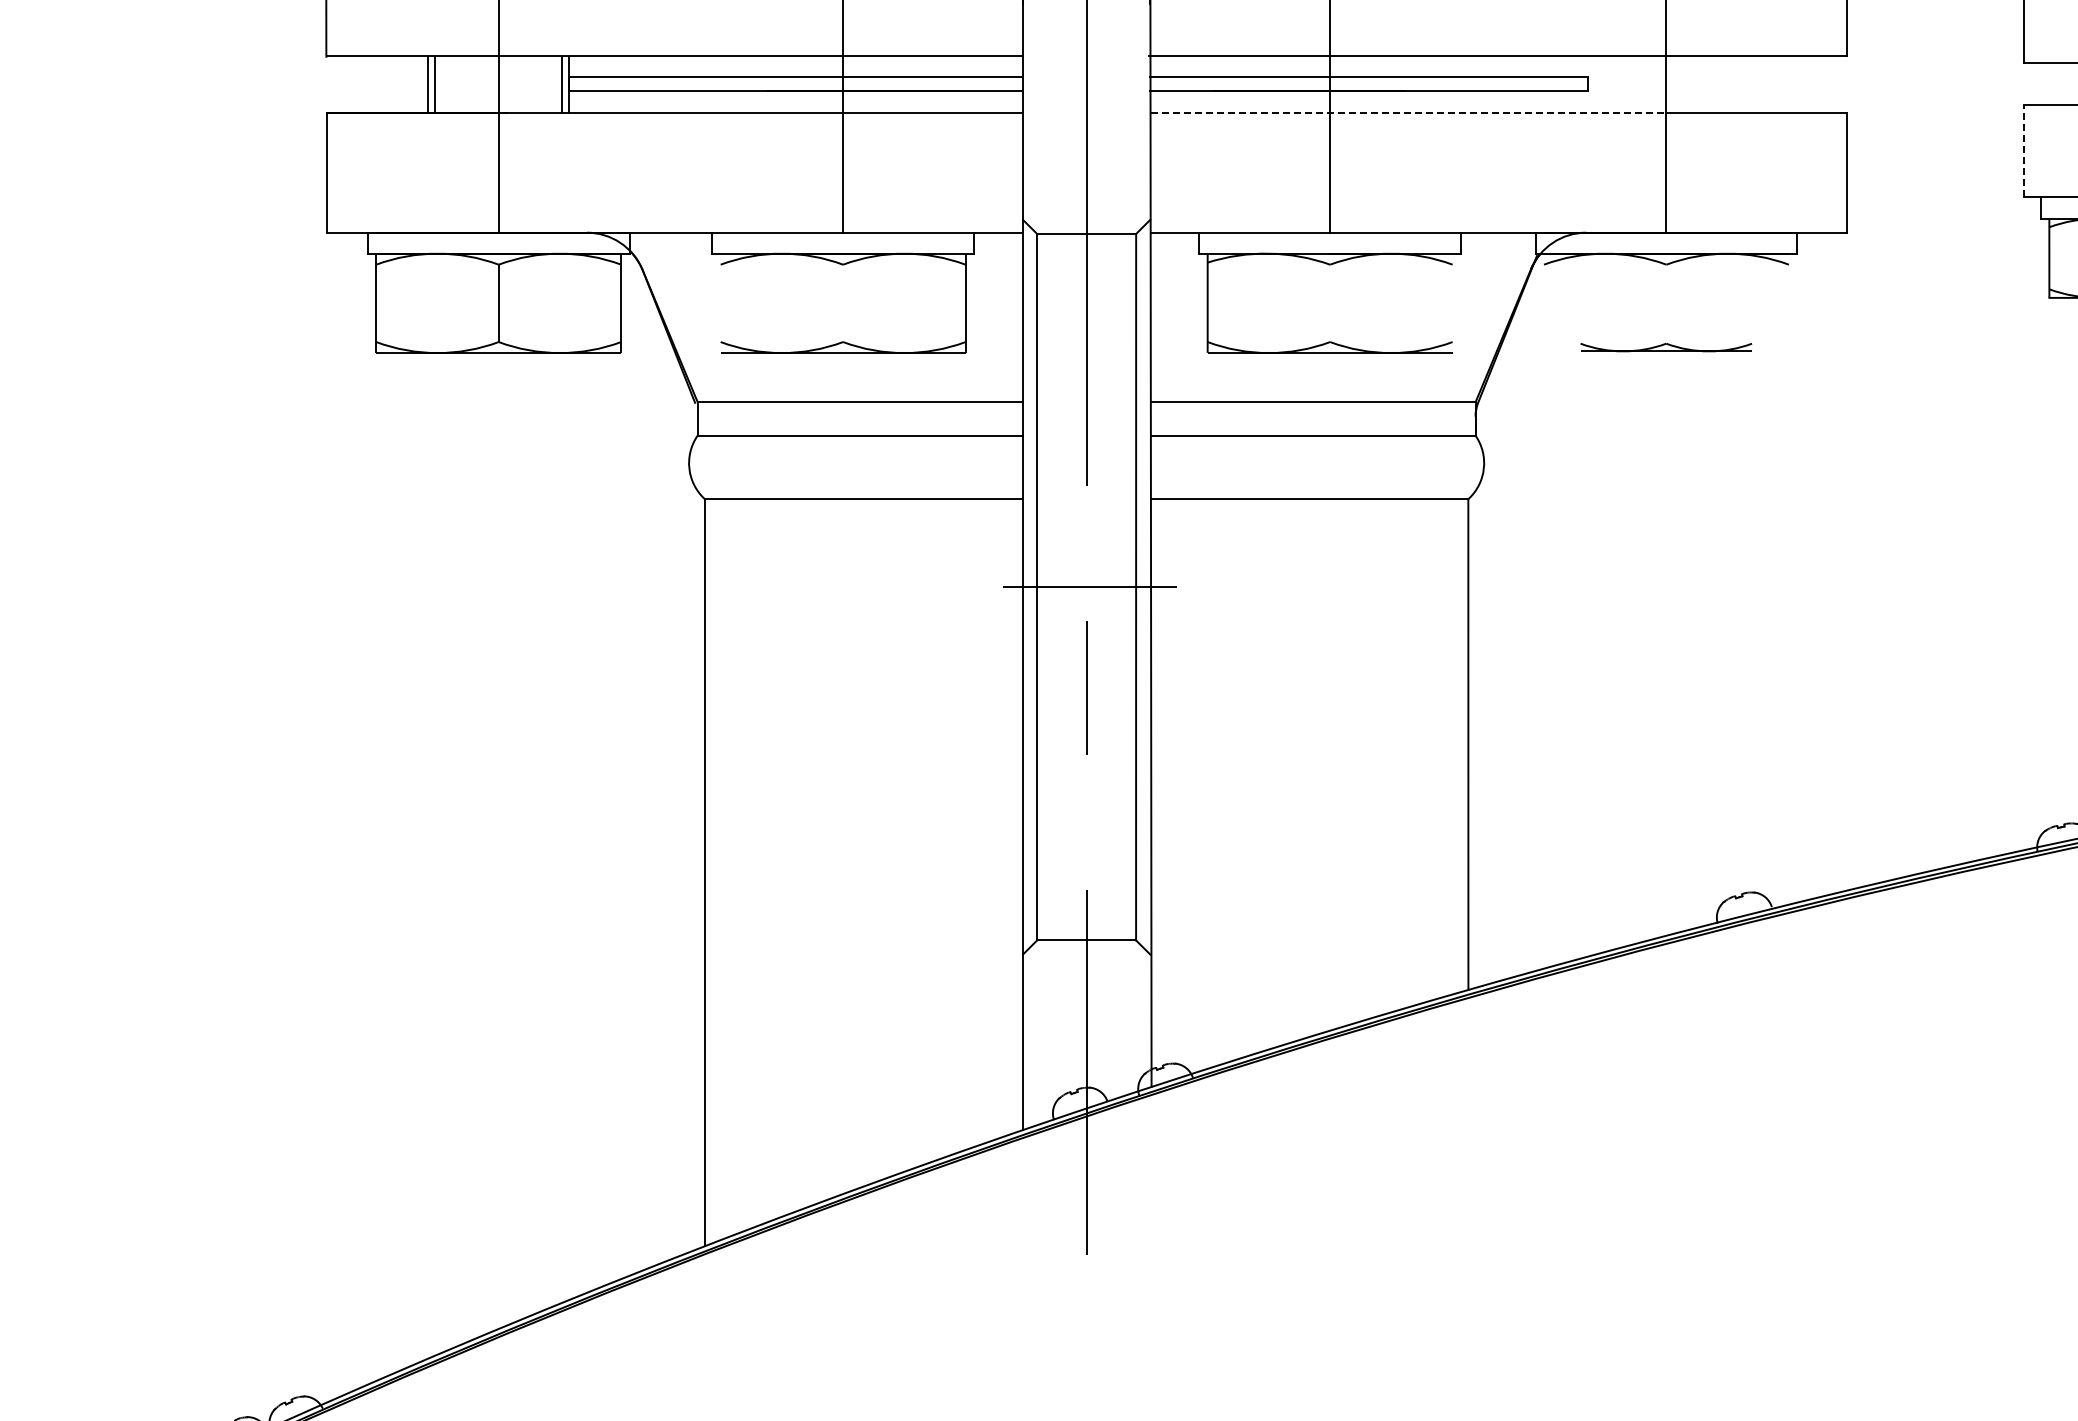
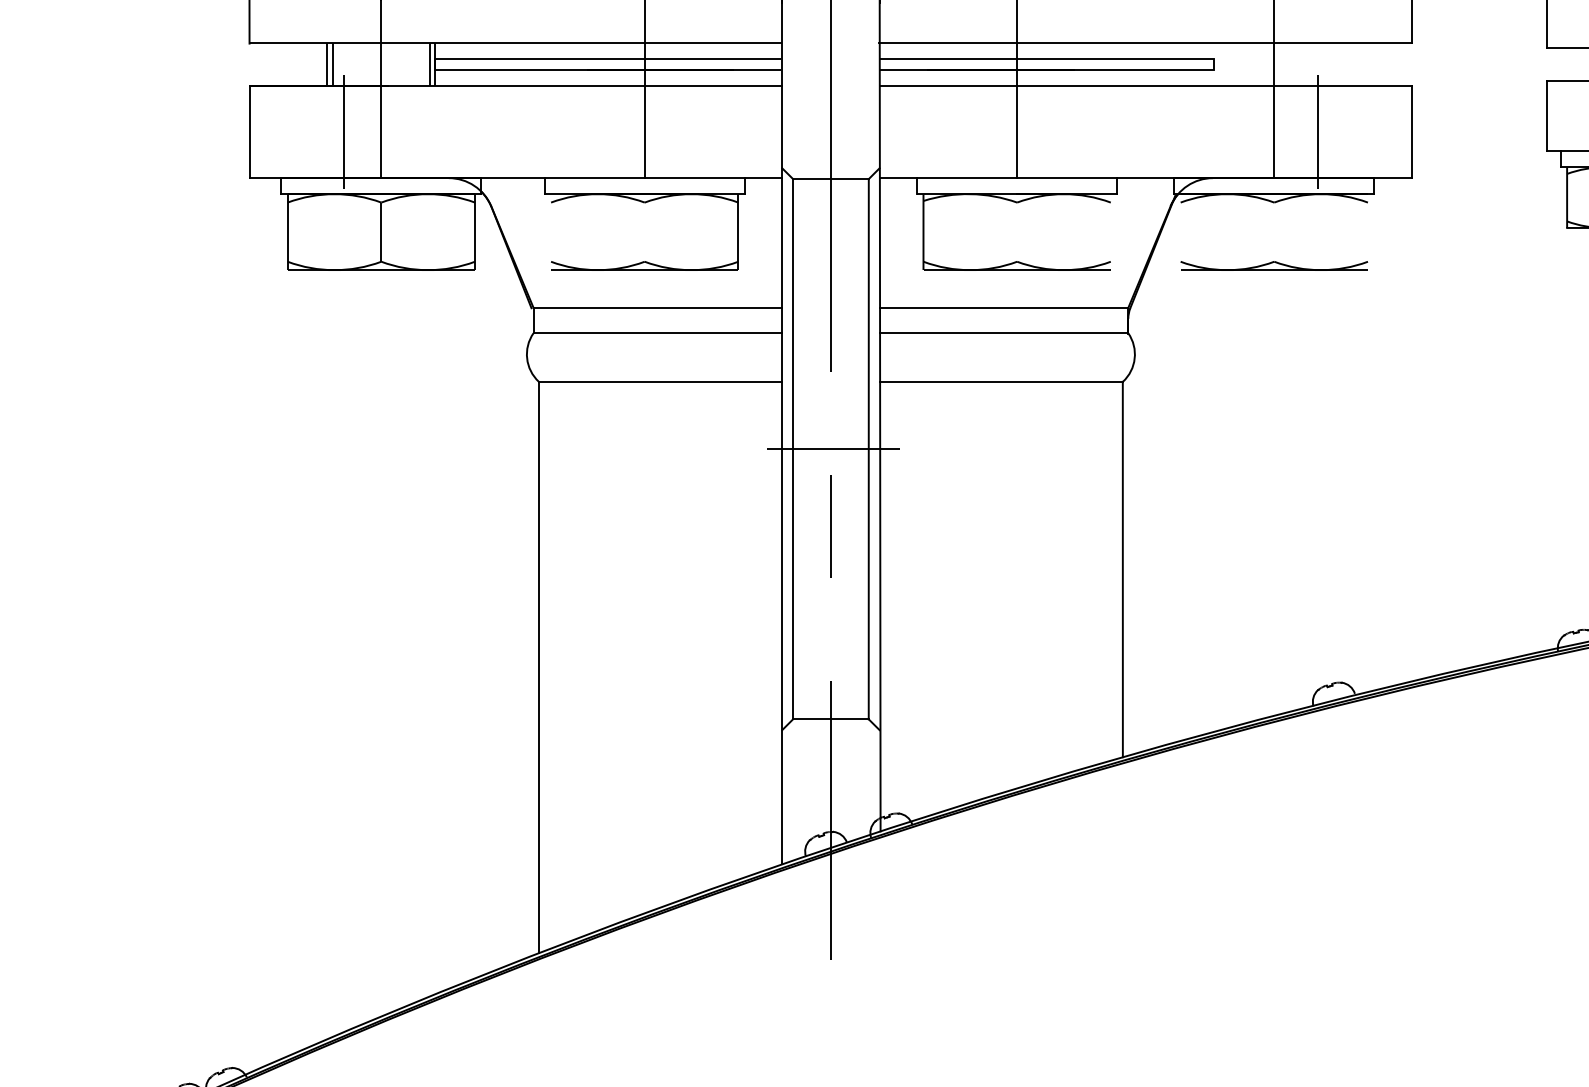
line: (1408, 112) -> (1077, 86), dashed -> solid
line: (2023, 151) -> (1547, 116), dashed -> solid
line: (450, 172) -> (344, 132), added
line: (1723, 172) -> (1317, 132), added
part: (1665, 347) -> (1273, 265), size x1.43

